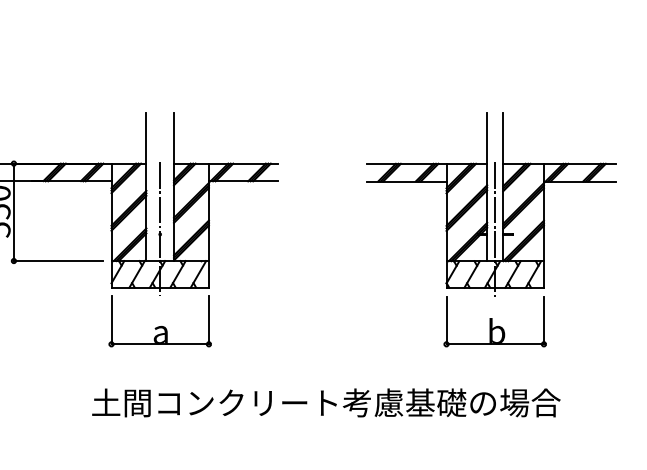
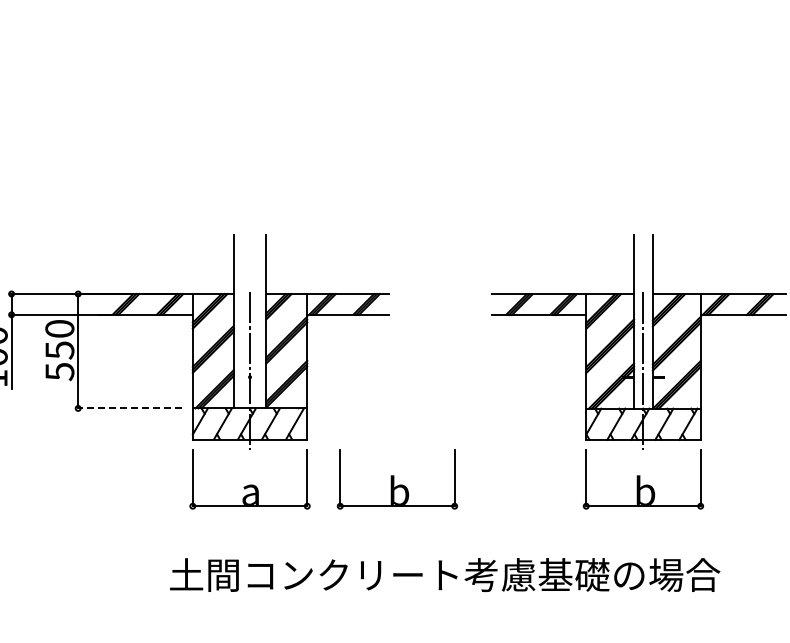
line: (57, 261) -> (129, 408), solid -> dashed
part: (284, 321) -> (396, 479), added

